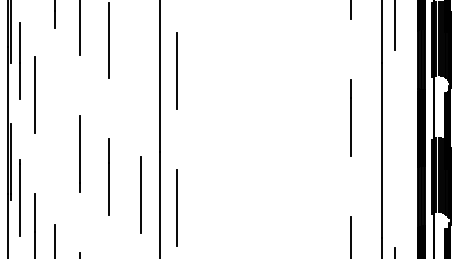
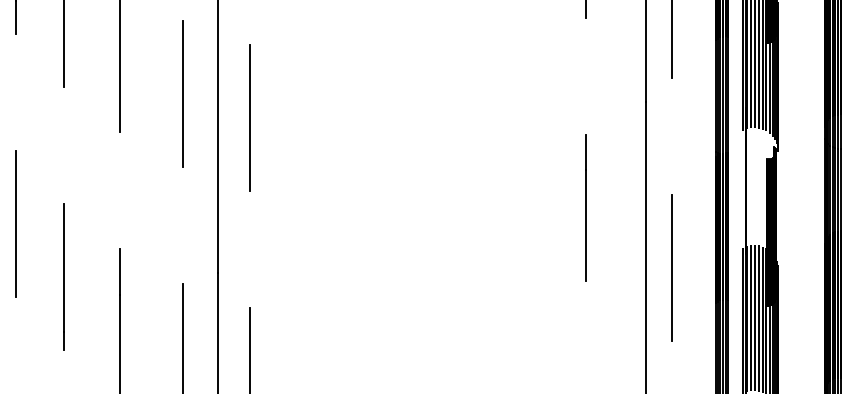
line: (141, 58) -> (182, 93), added
line: (54, 126) -> (15, 224), added
line: (395, 148) -> (671, 266), added

